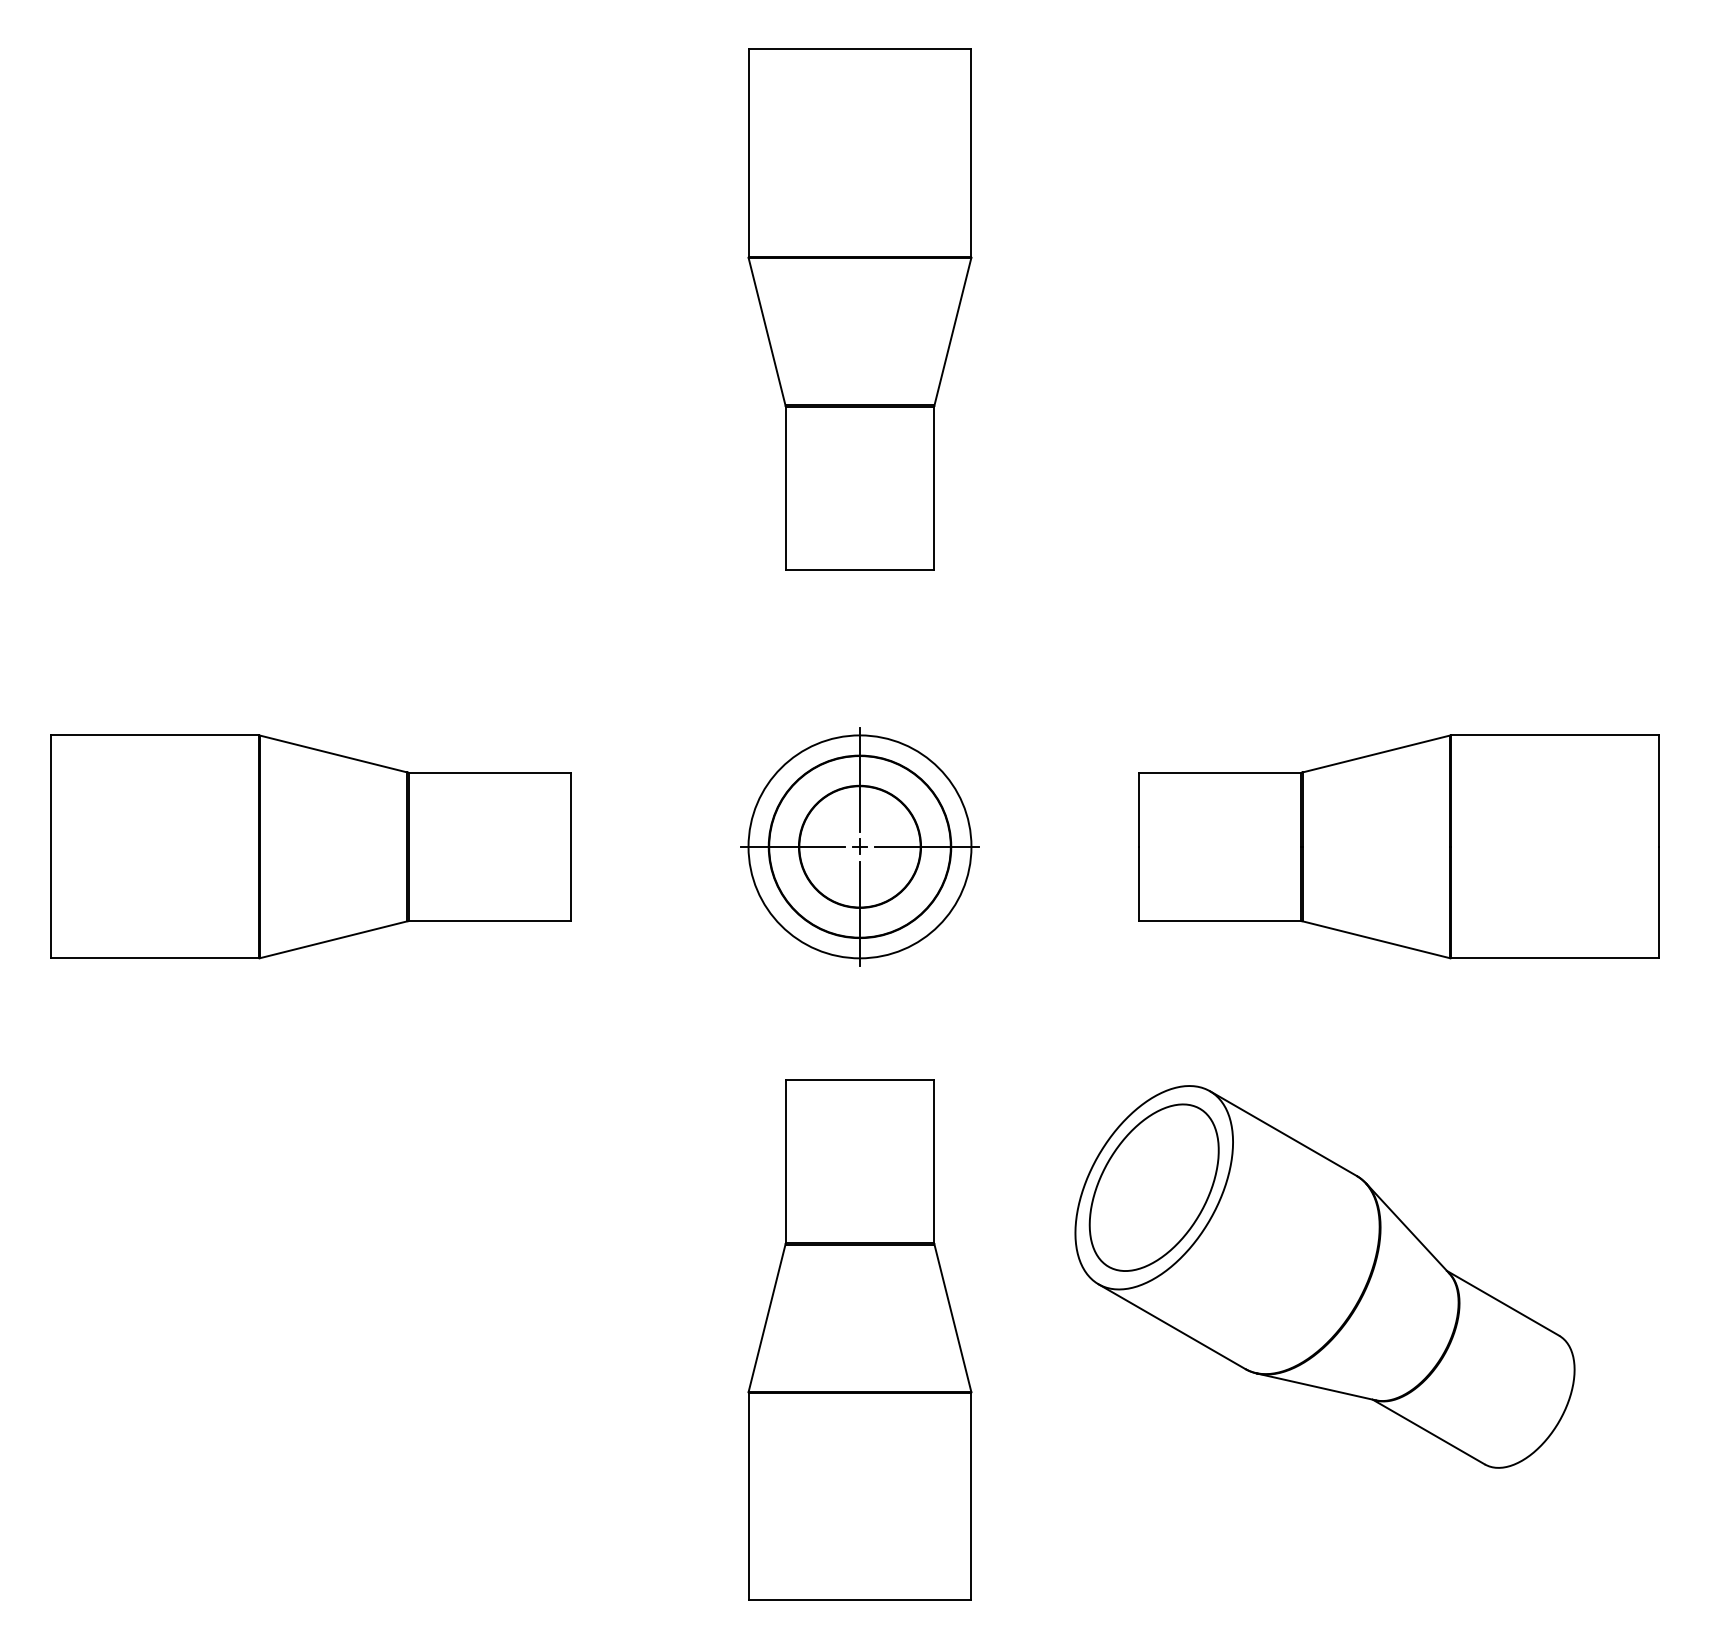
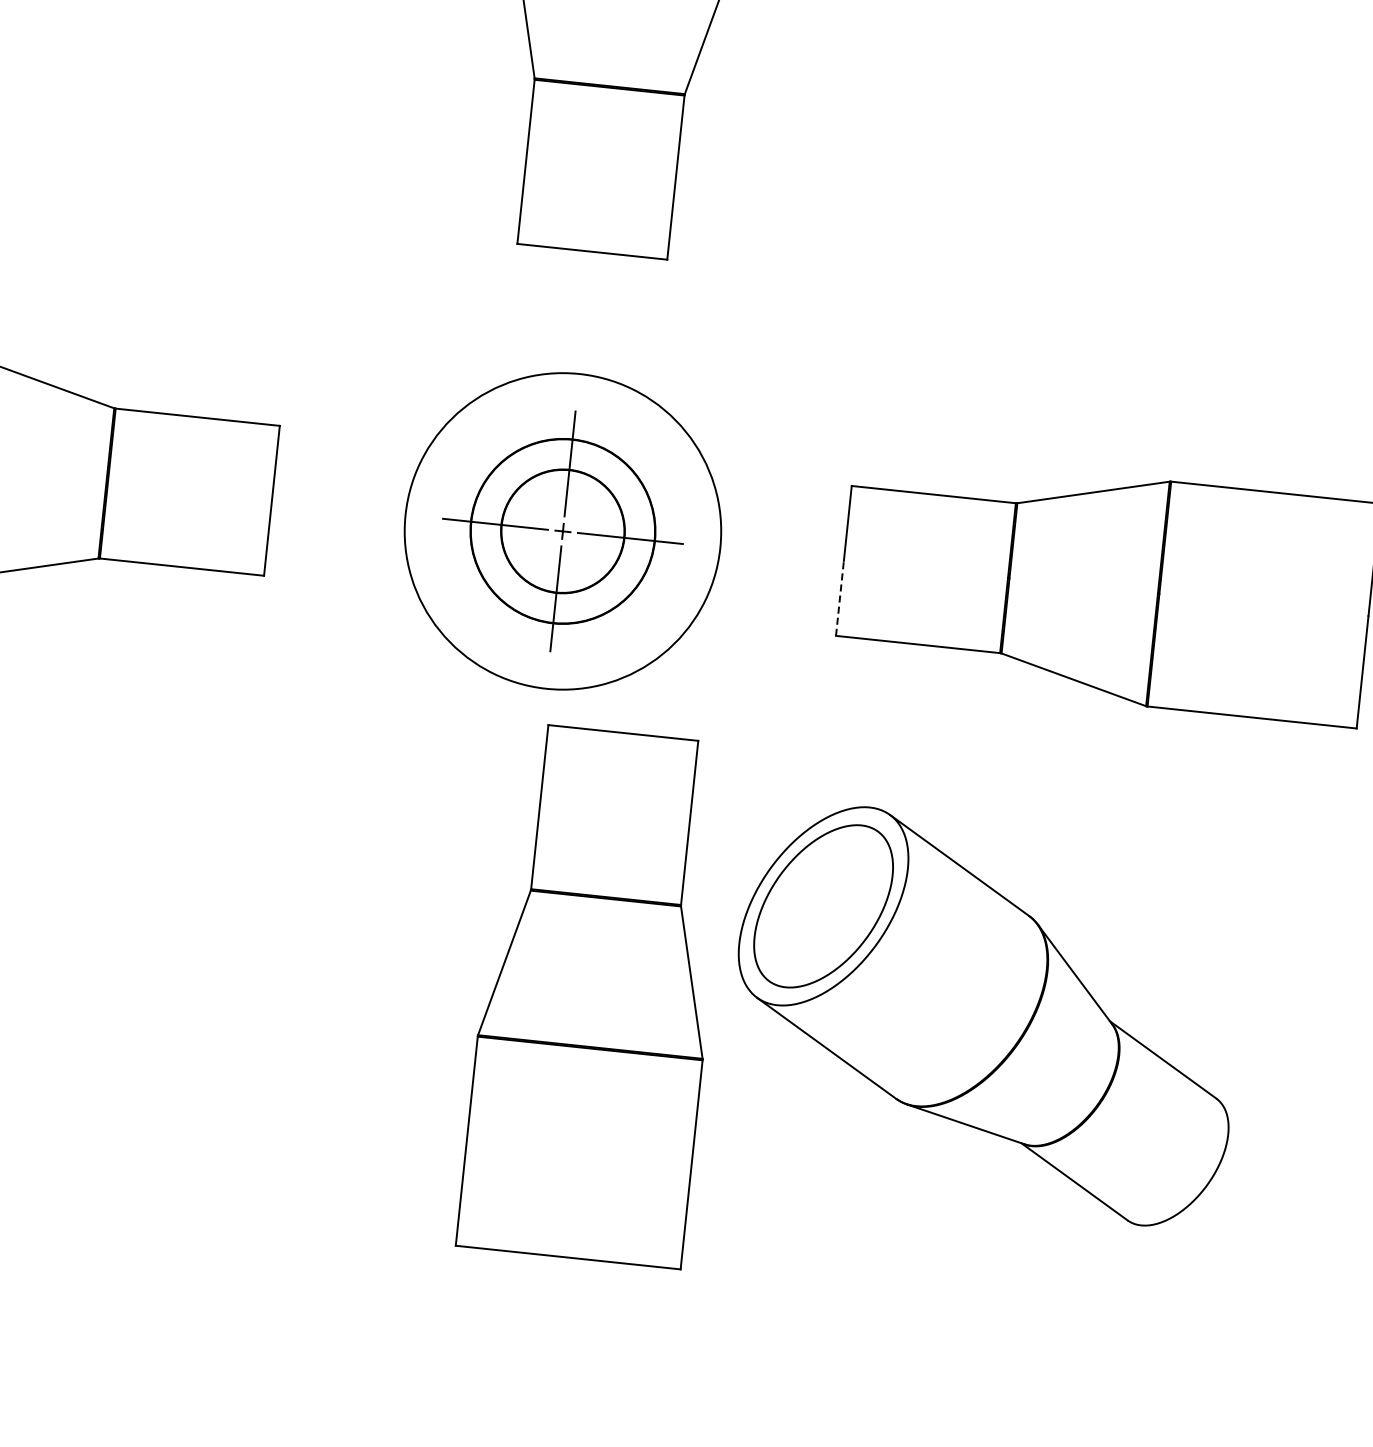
circle: (859, 846) -> (562, 530), size x1.4
line: (1138, 883) -> (839, 597), solid -> dashed
part: (859, 1339) -> (595, 994), moved

